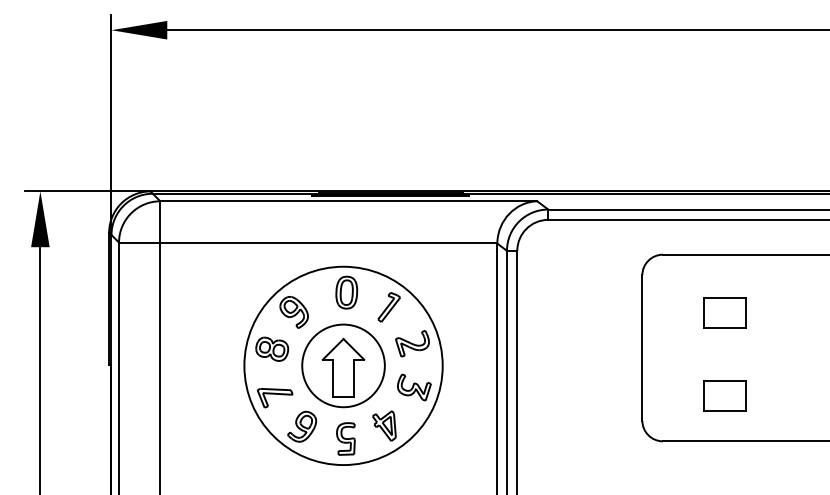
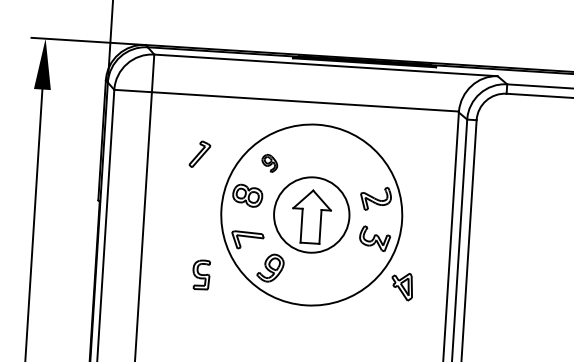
part: (346, 292) -> (318, 148), removed
part: (388, 307) -> (199, 154), moved
part: (293, 312) -> (269, 163), size x0.6
part: (384, 425) -> (402, 286), moved
part: (345, 438) -> (200, 274), moved

